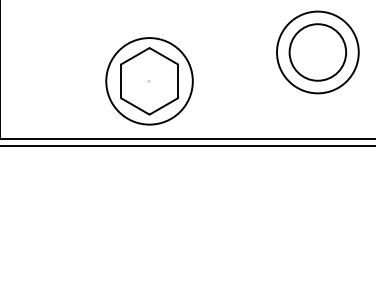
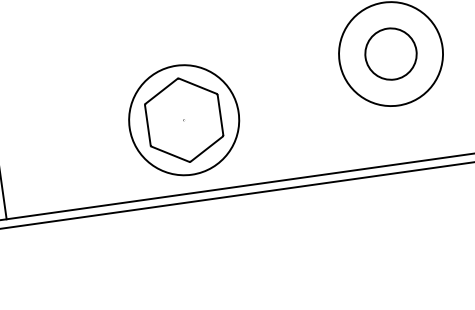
circle: (317, 52) -> (390, 54), size x0.71

